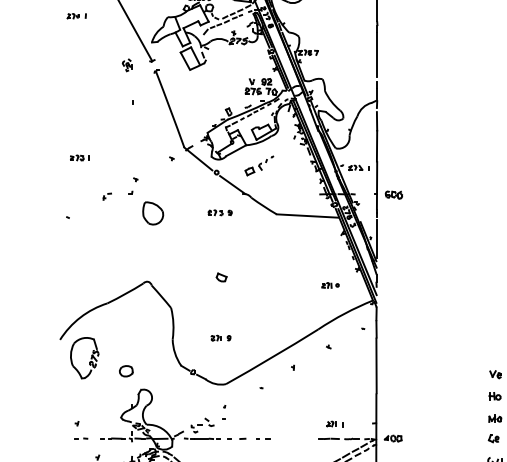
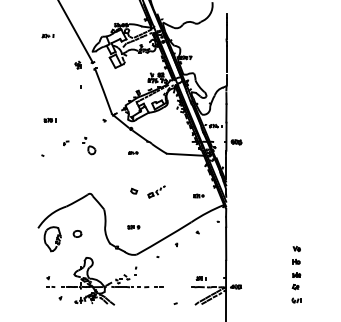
part: (259, 165) -> (156, 191), moved
part: (146, 200) -> (89, 145), size x0.6
part: (220, 212) -> (133, 152), size x0.6
part: (126, 370) -> (77, 233), moved

